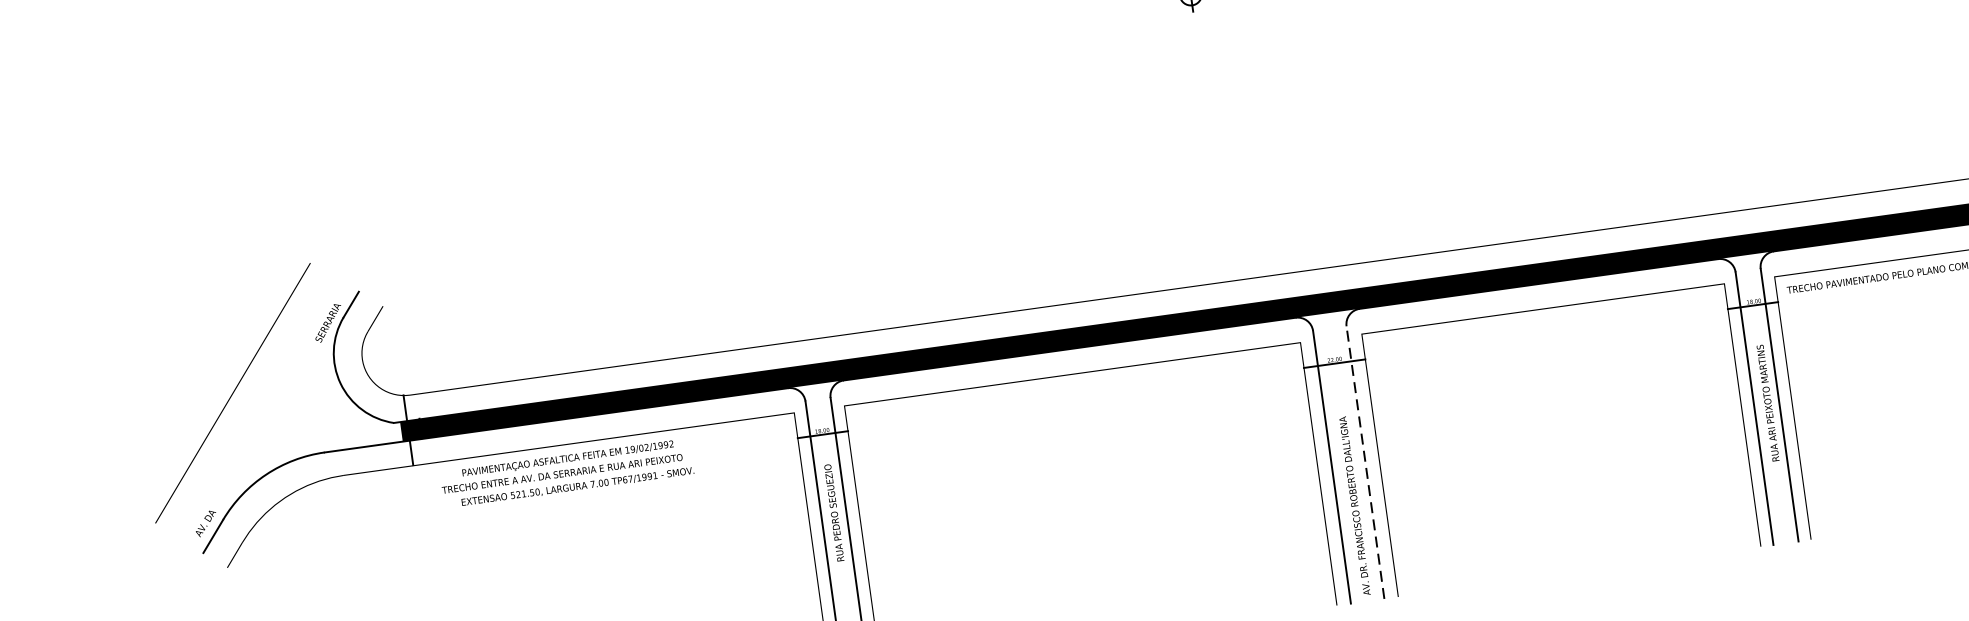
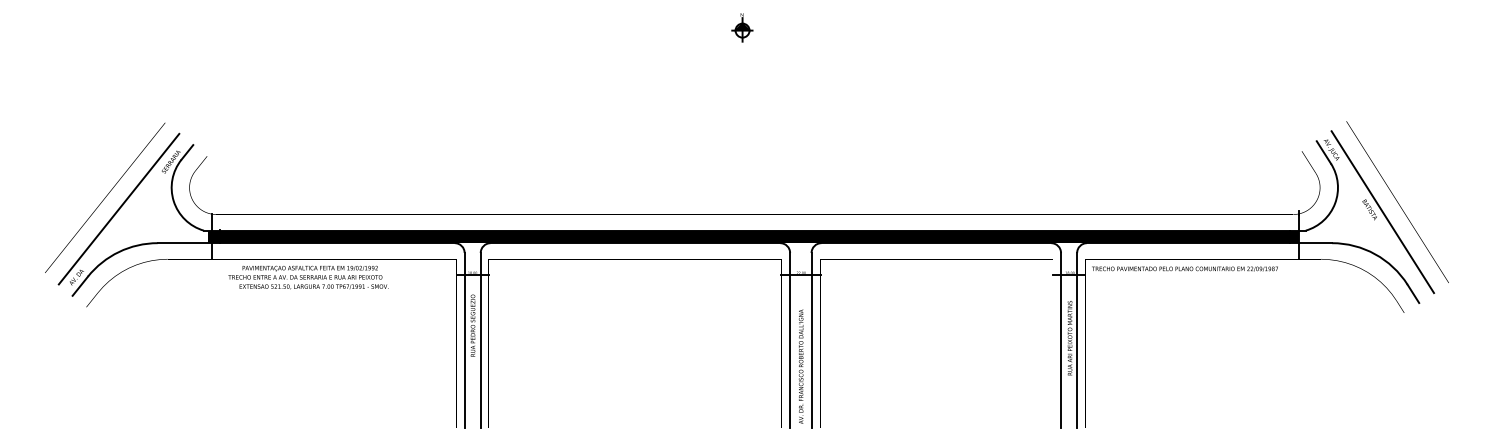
line: (256, 406) -> (118, 208), added
line: (1365, 461) -> (811, 339), dashed -> solid

